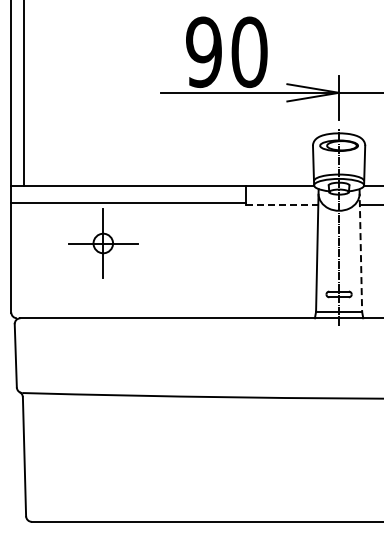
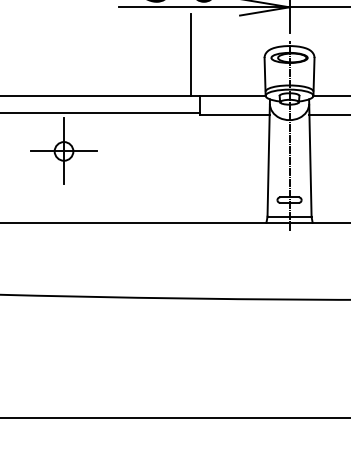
line: (235, 143) -> (190, 55), added
line: (282, 205) -> (235, 115), dashed -> solid
line: (360, 251) -> (310, 159), dashed -> solid

